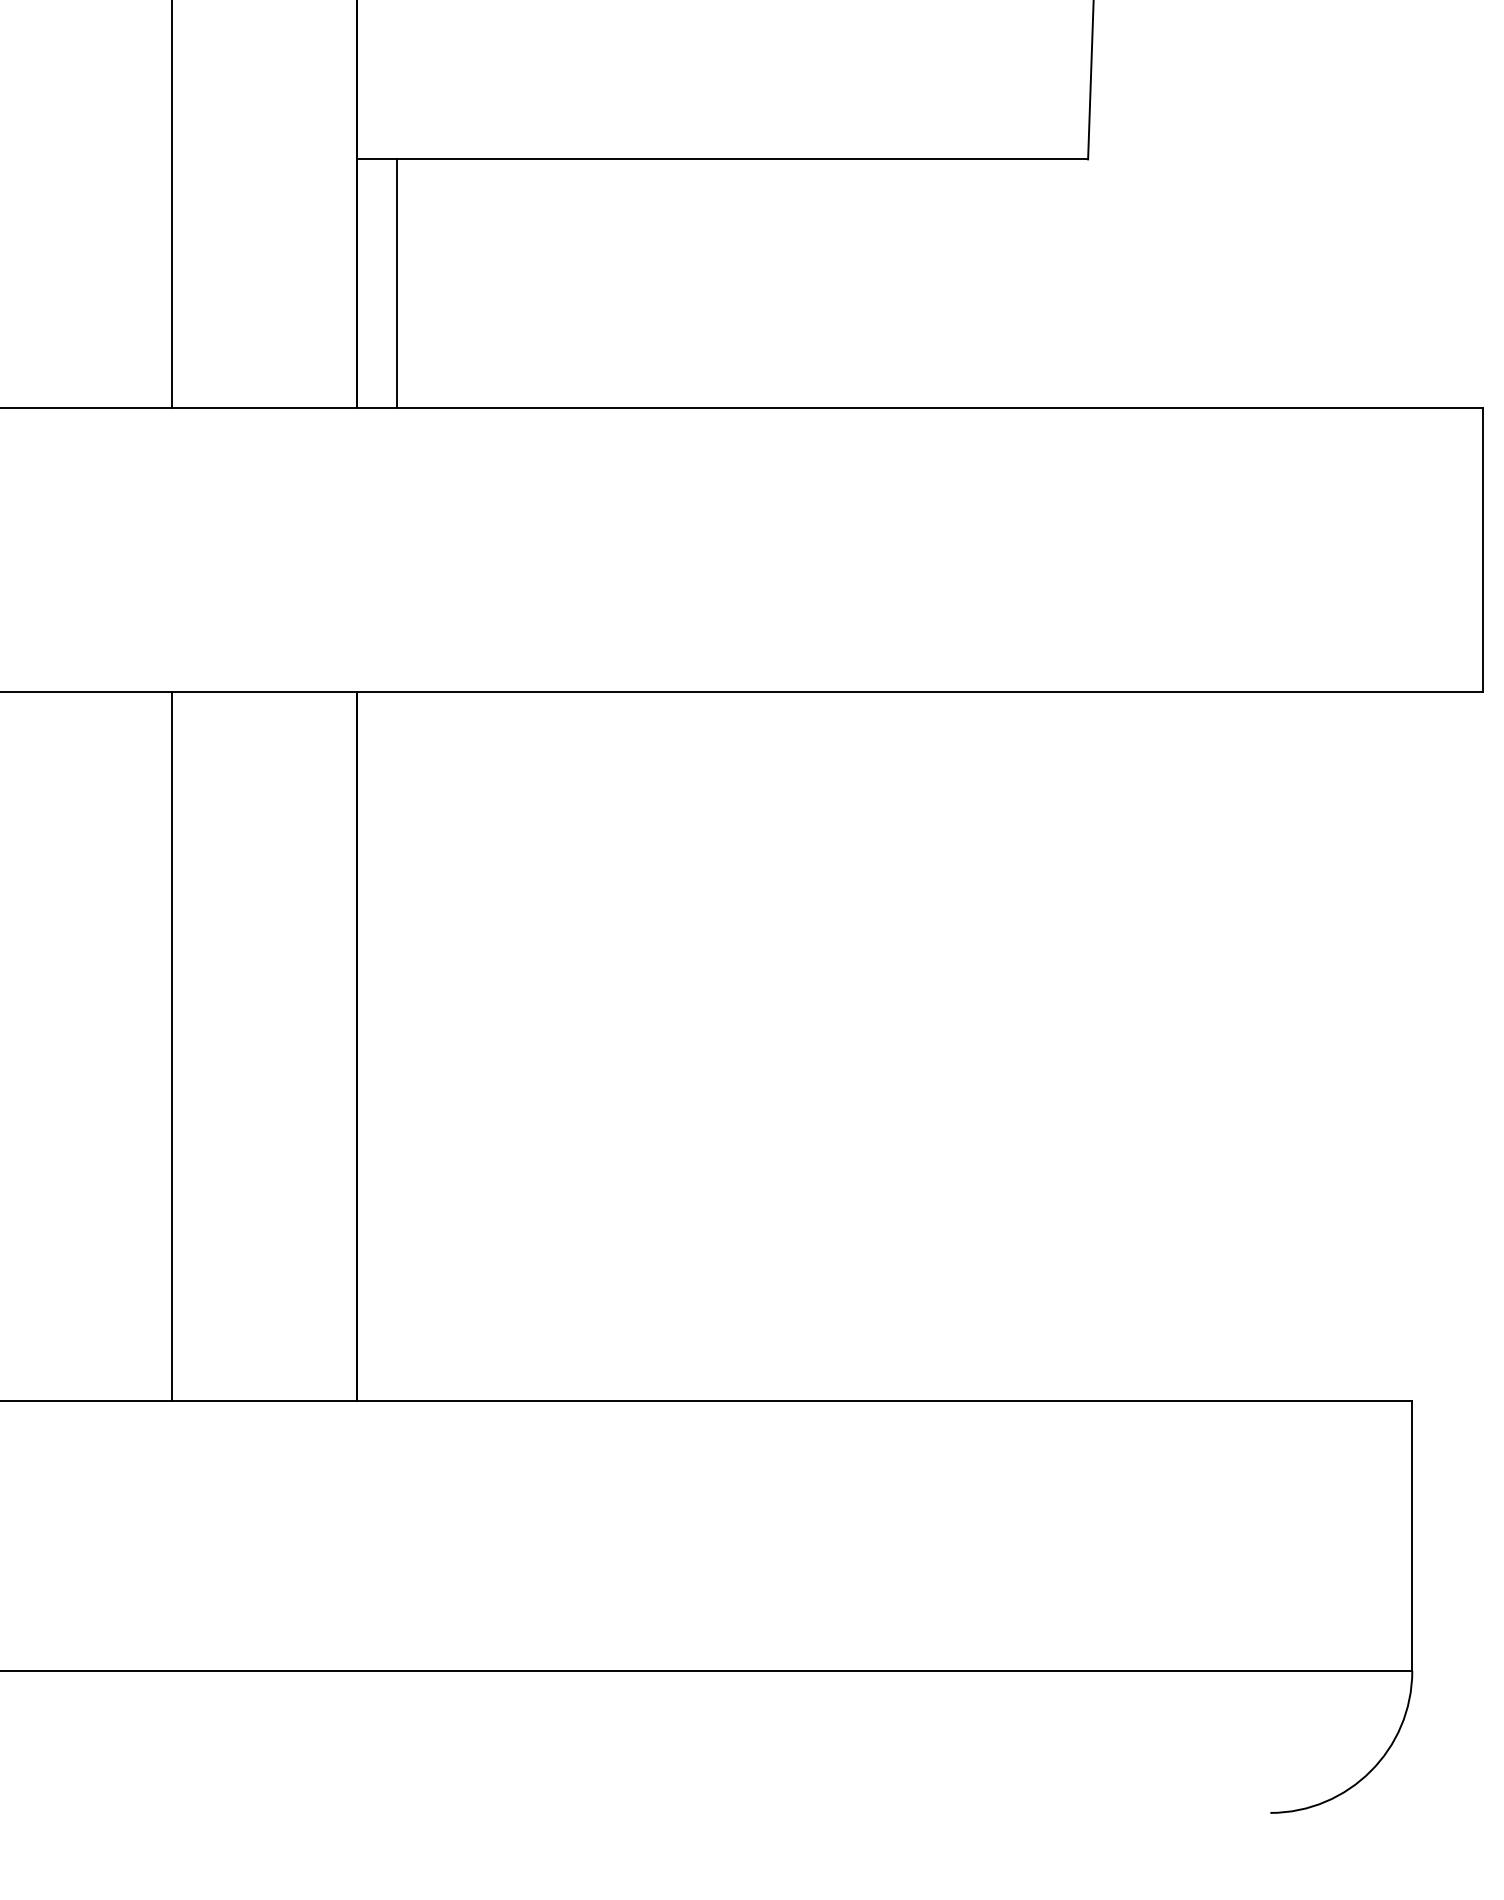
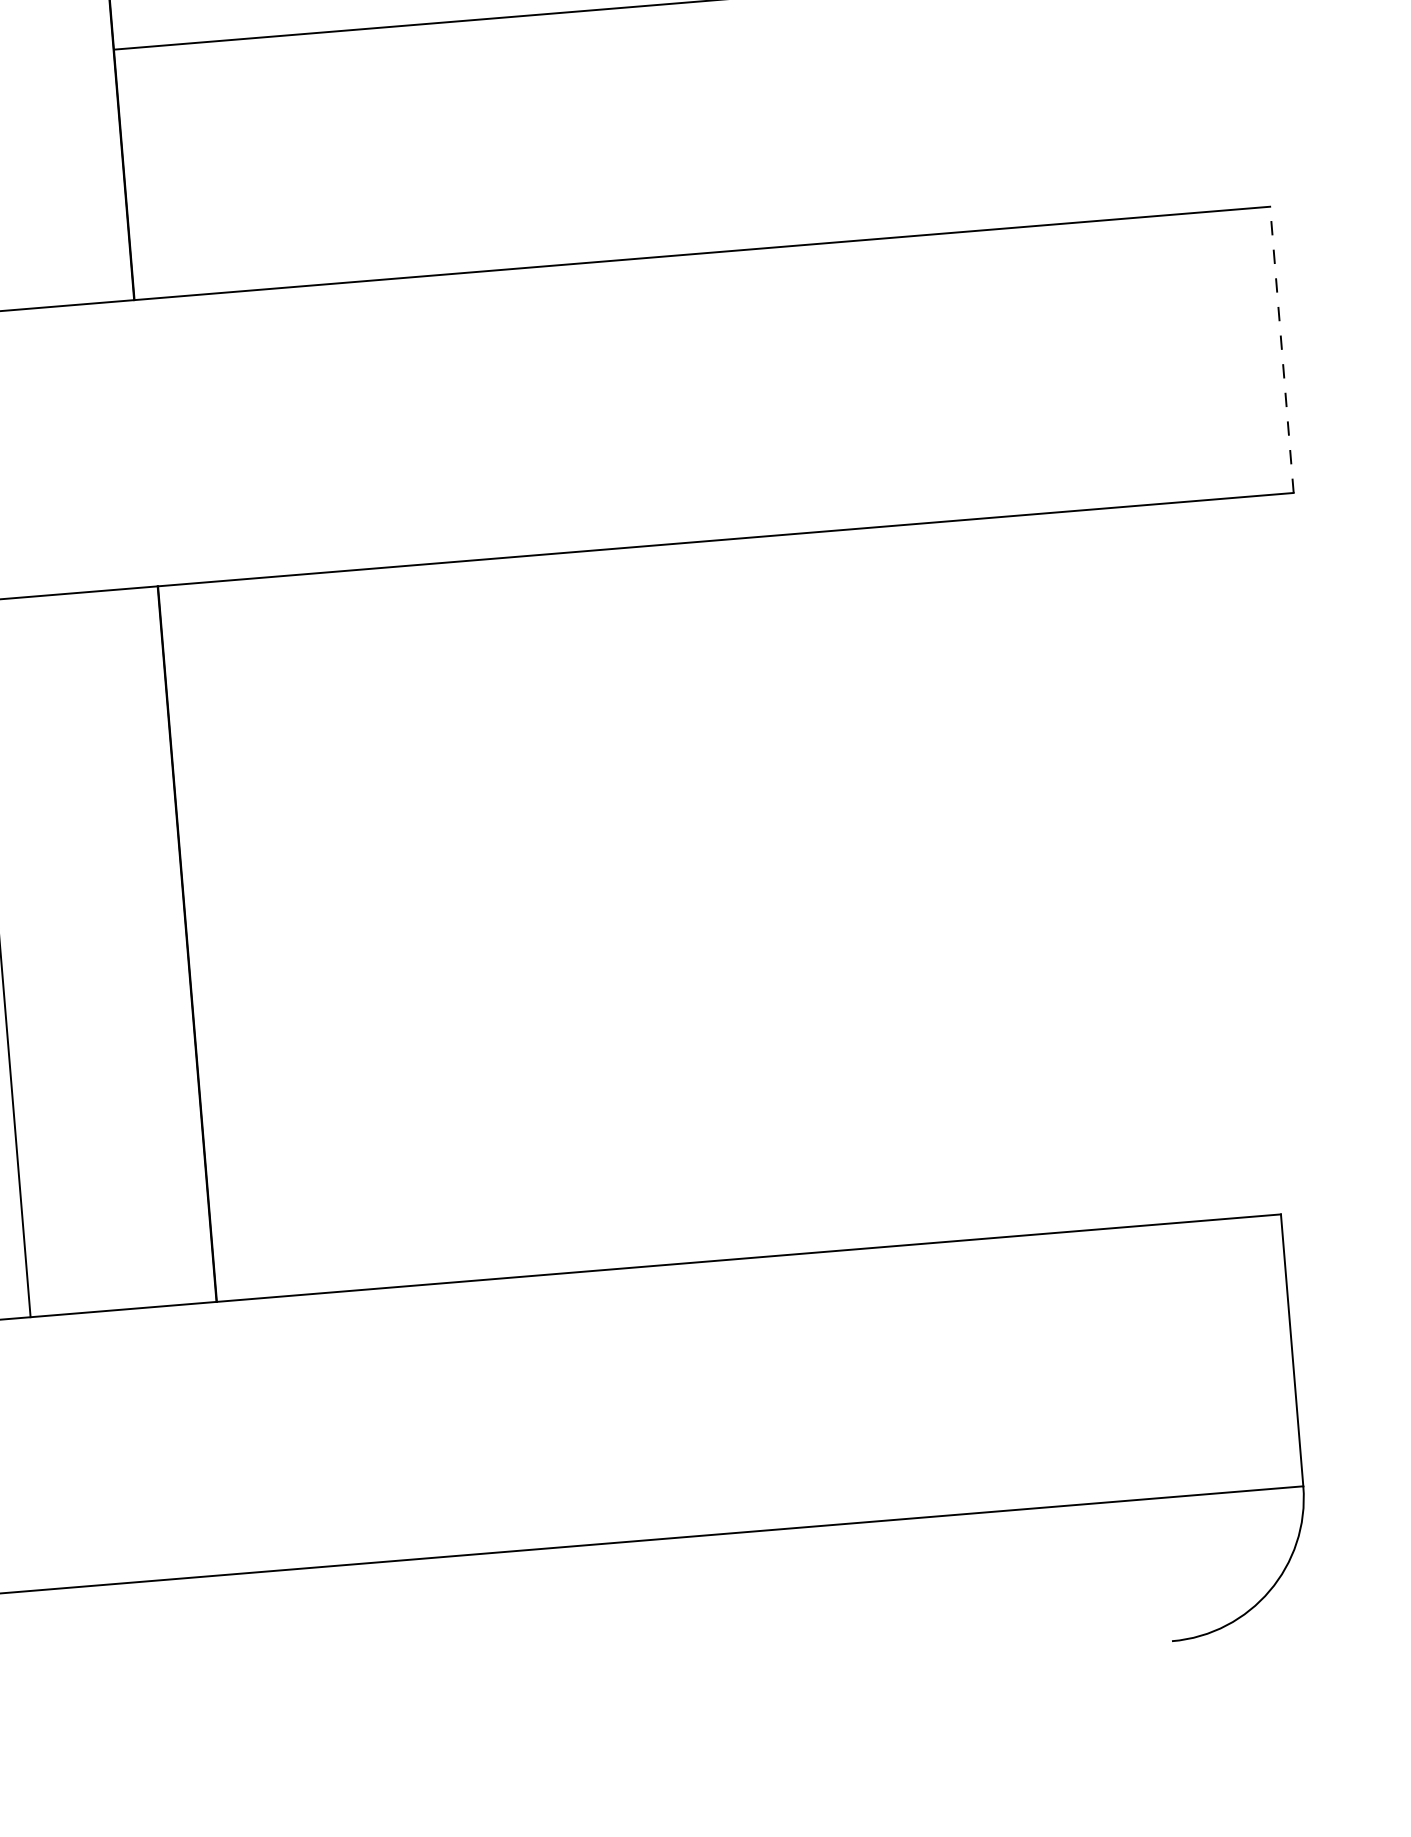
line: (397, 283) -> (165, 171), removed
line: (1483, 549) -> (1282, 349), solid -> dashed

